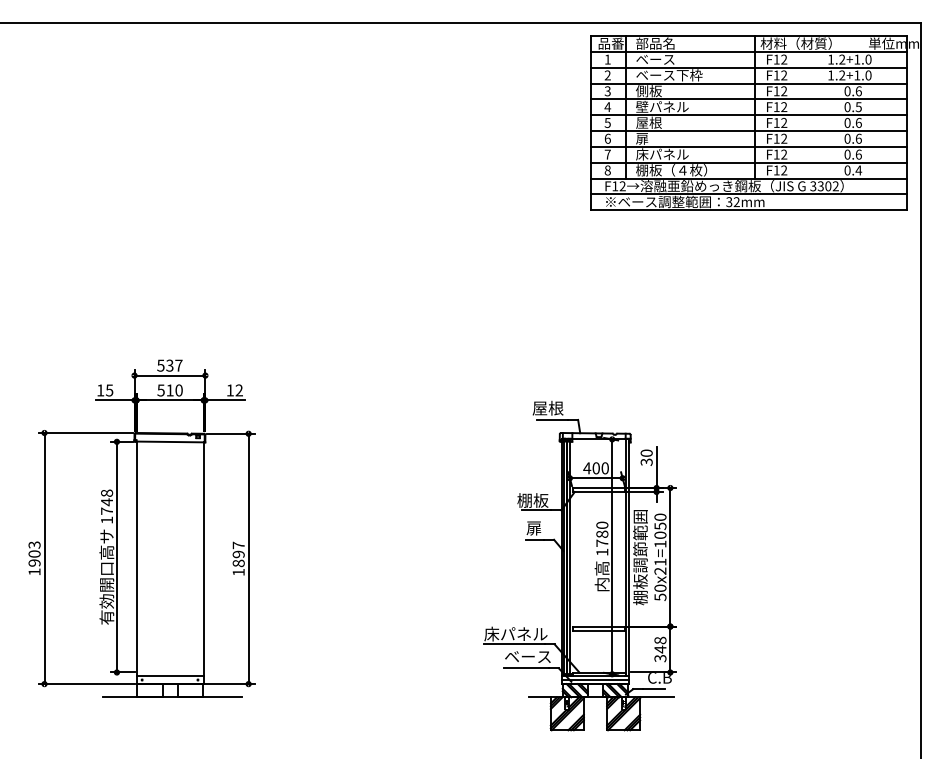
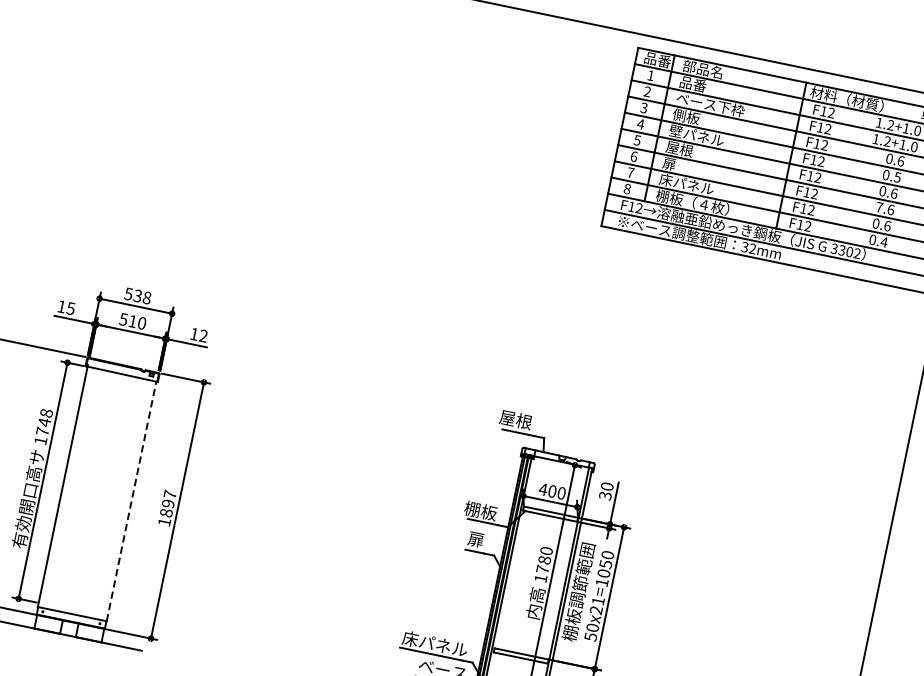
text: (655, 59) -> (699, 85), ベース -> 品番
text: (847, 138) -> (879, 207), 0.6 -> 7.6
text: (178, 365) -> (146, 297), 537 -> 538
line: (203, 558) -> (131, 500), solid -> dashed

